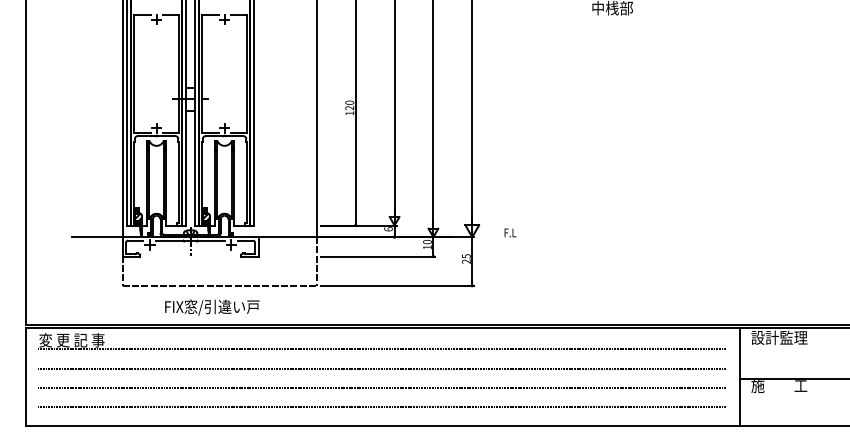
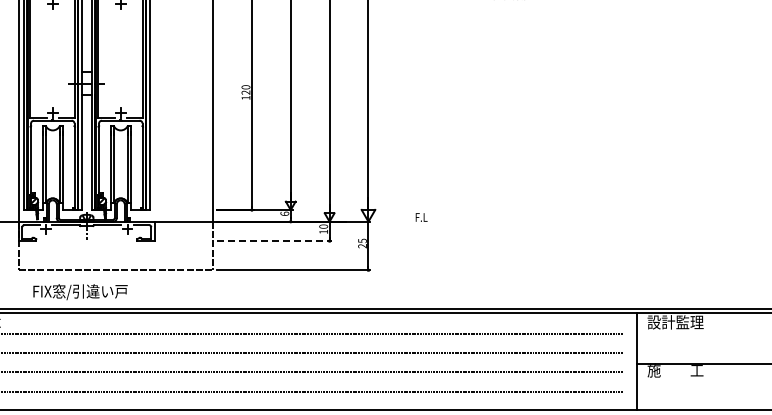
text: (510, 232) -> (421, 217), moved
line: (378, 256) -> (274, 241), solid -> dashed
text: (212, 307) -> (80, 292), moved

